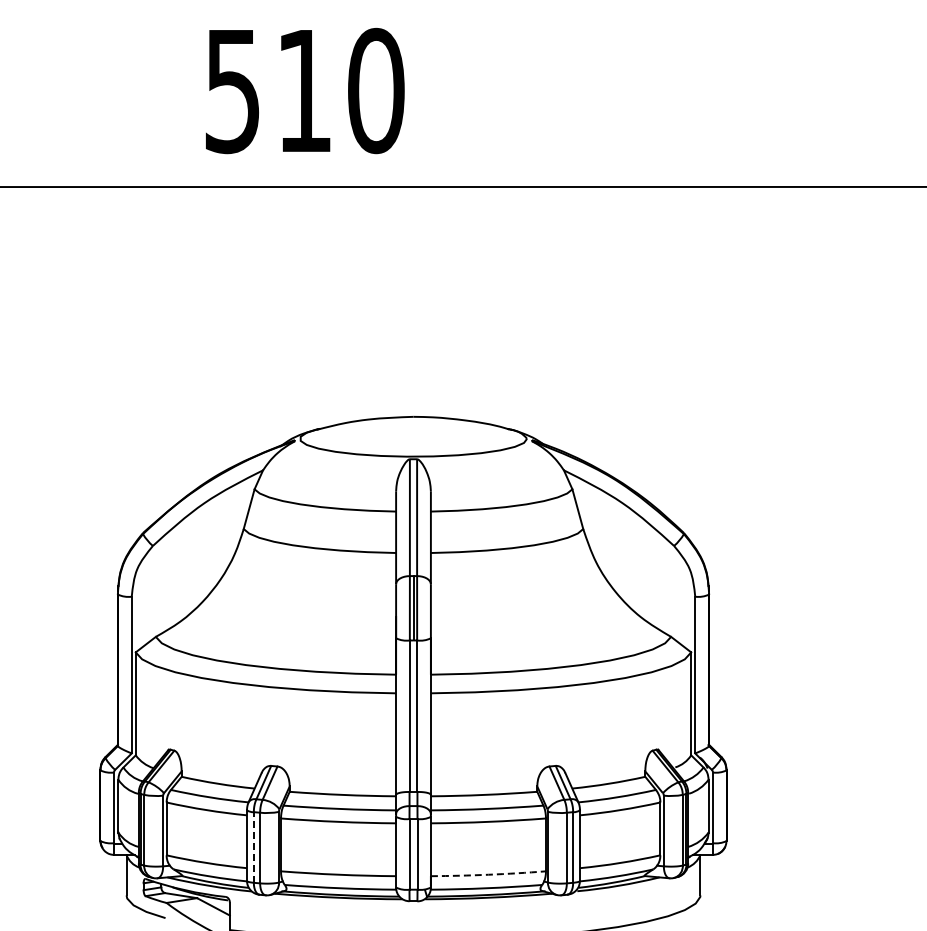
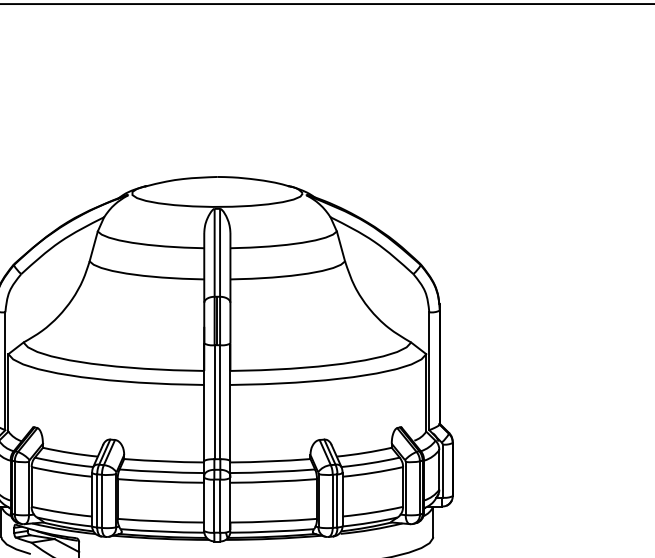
line: (253, 846) -> (96, 500), dashed -> solid
arc: (488, 874) -> (273, 521), dashed -> solid

